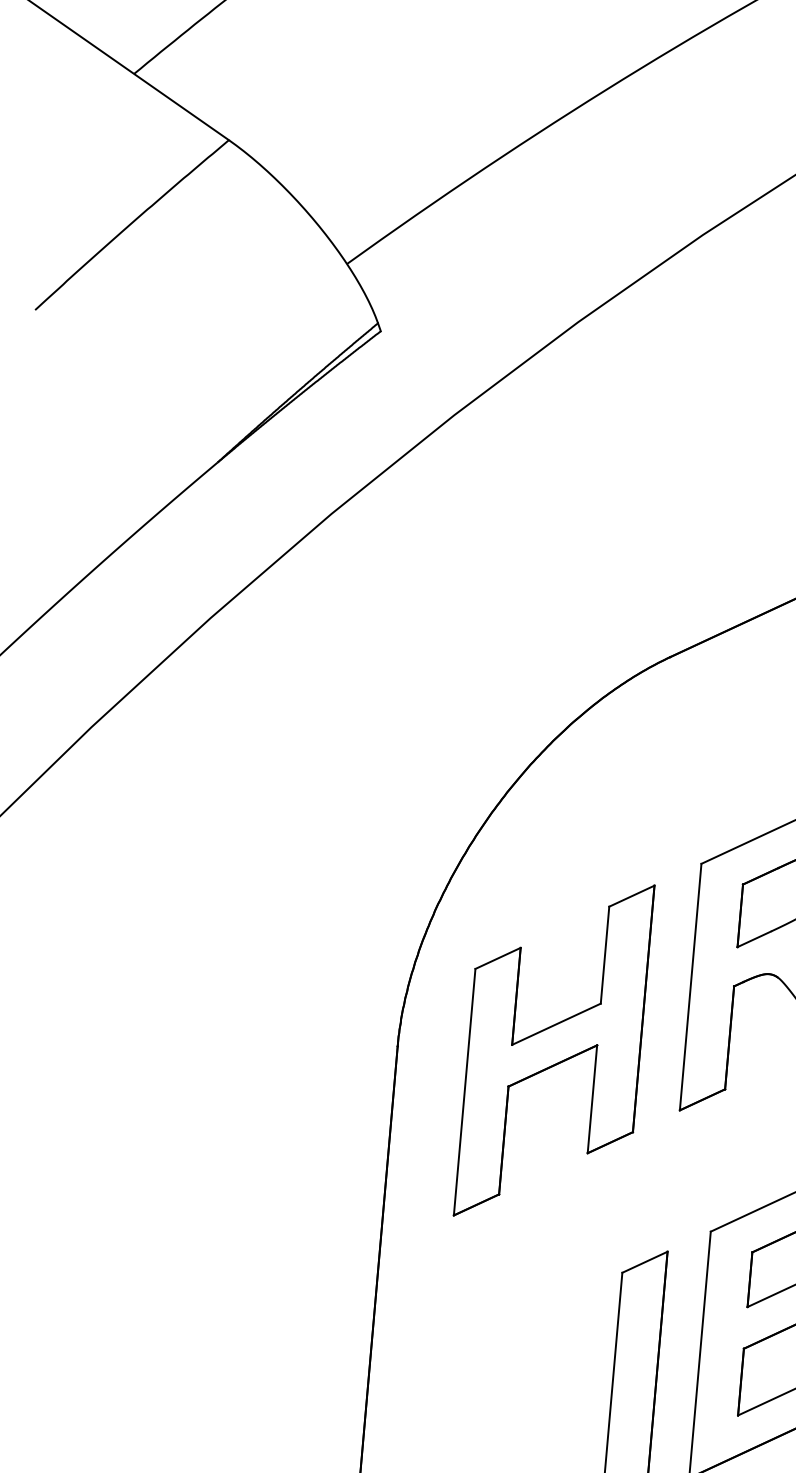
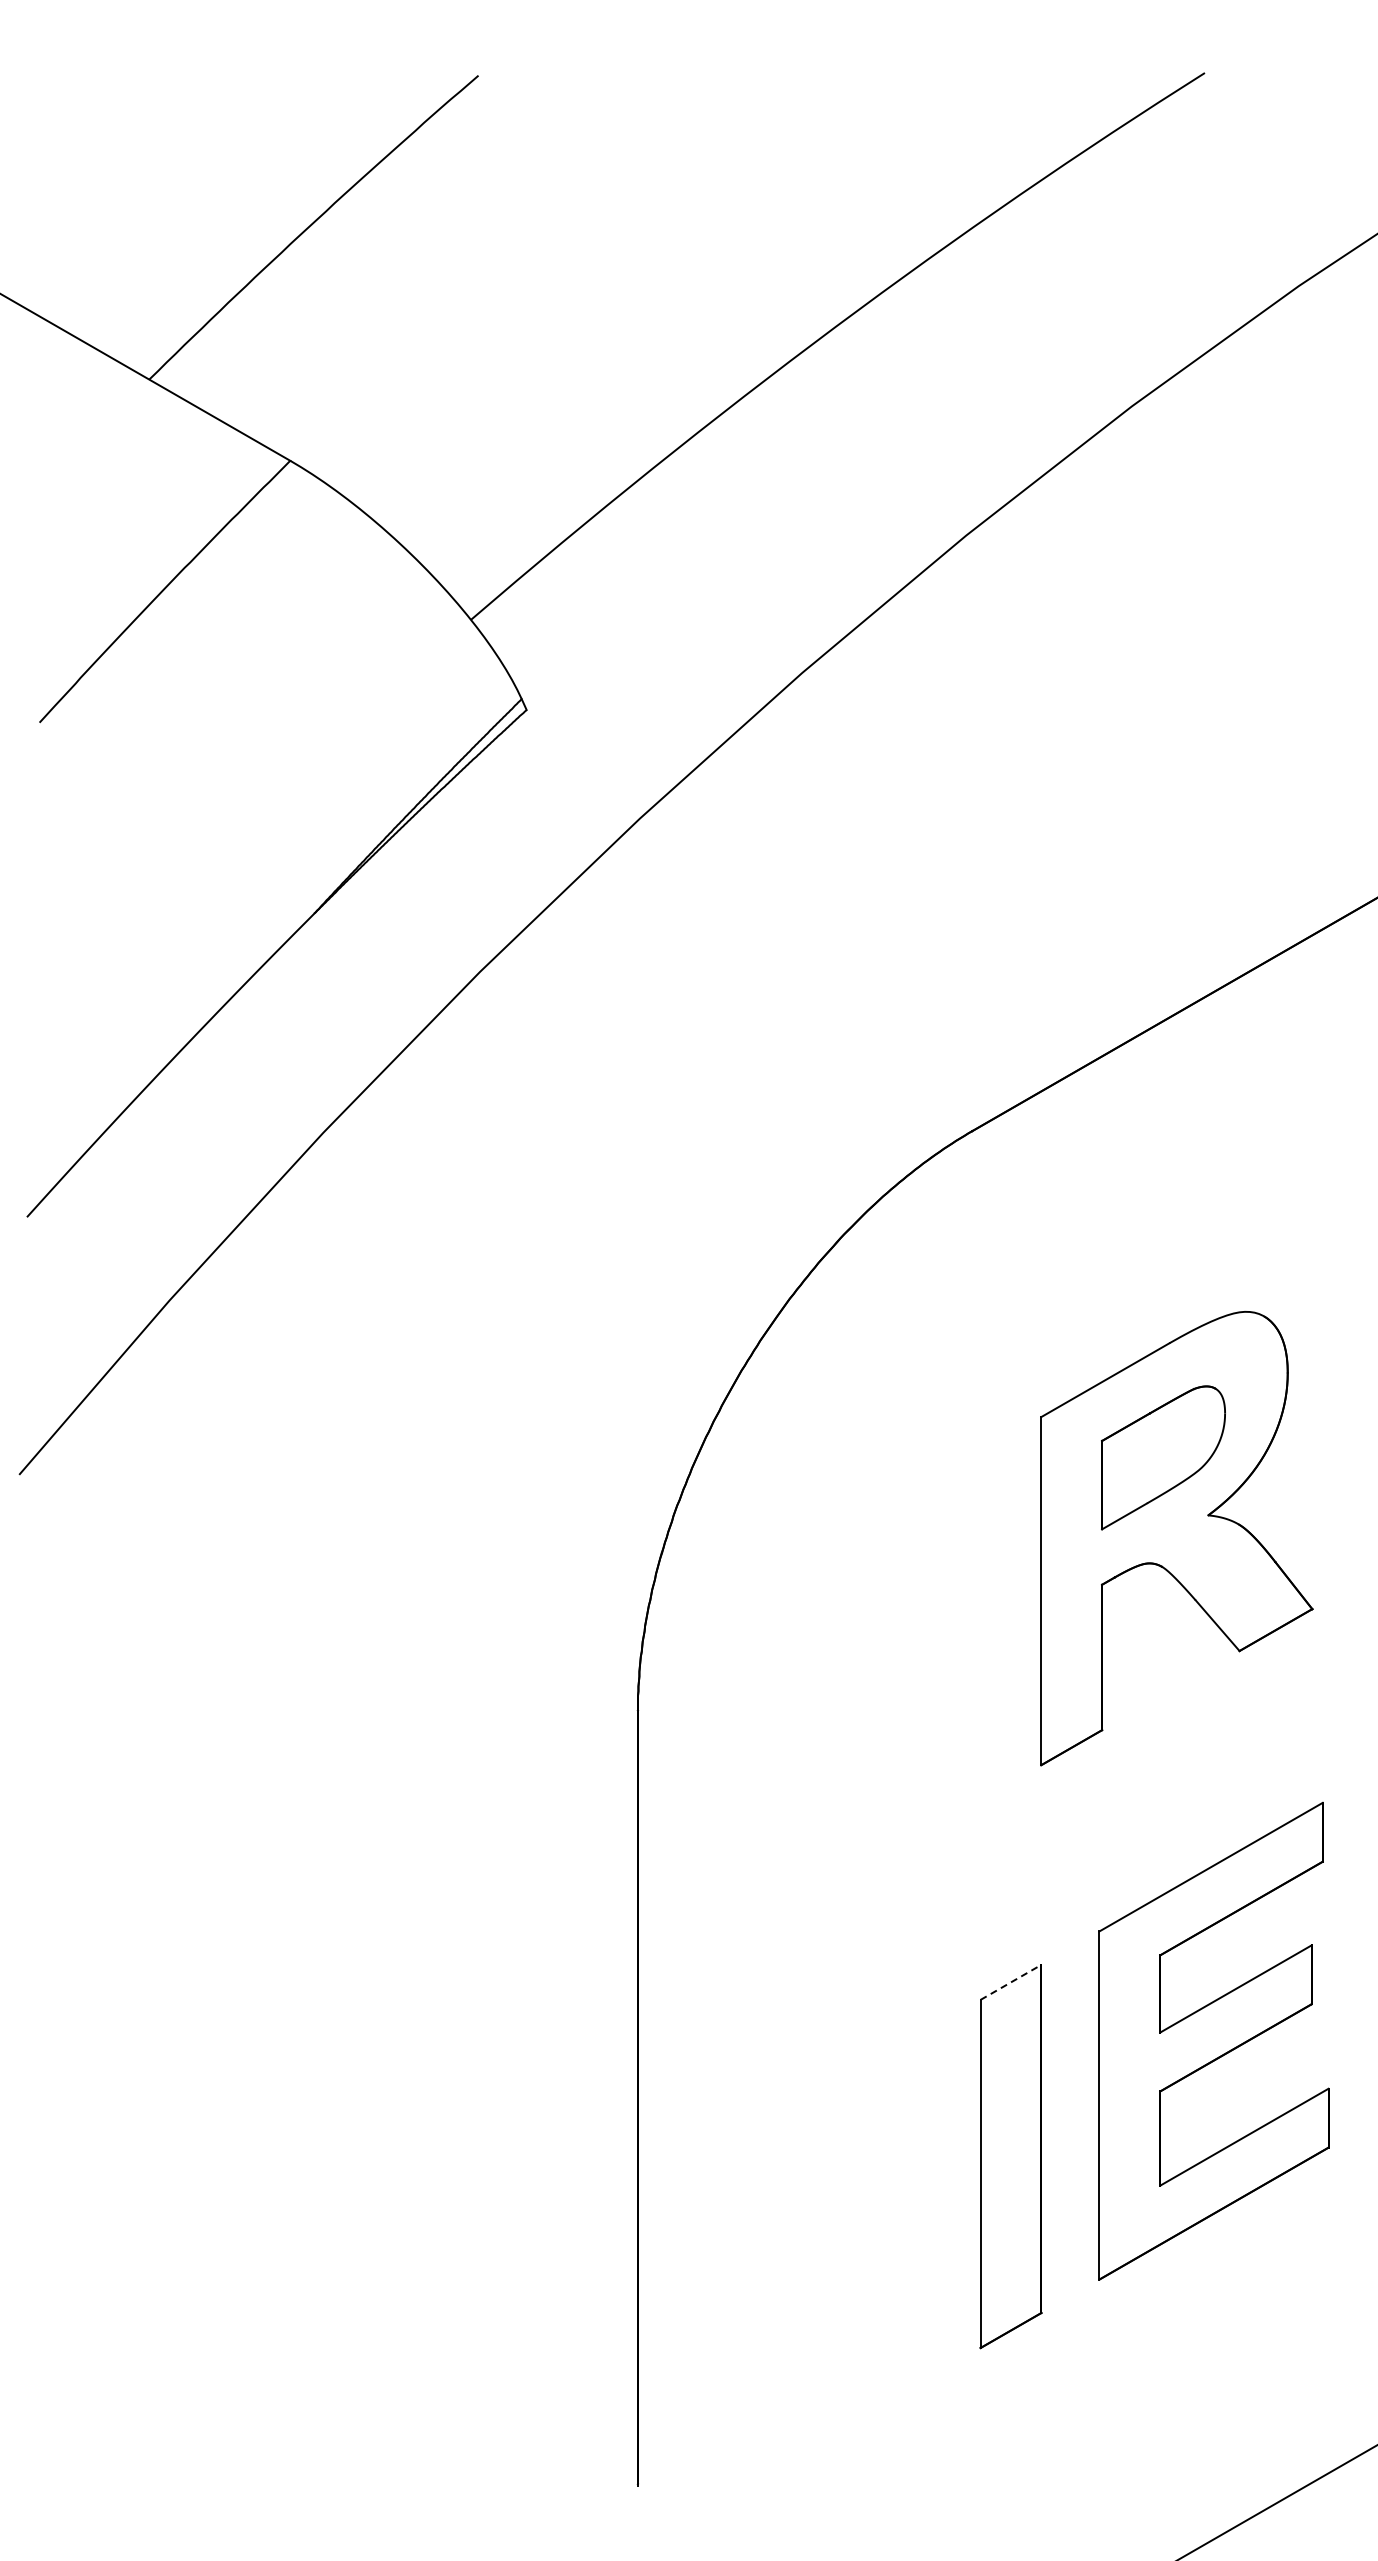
part: (554, 1050) -> (857, 1696), removed
line: (645, 1262) -> (1011, 1982), solid -> dashed

